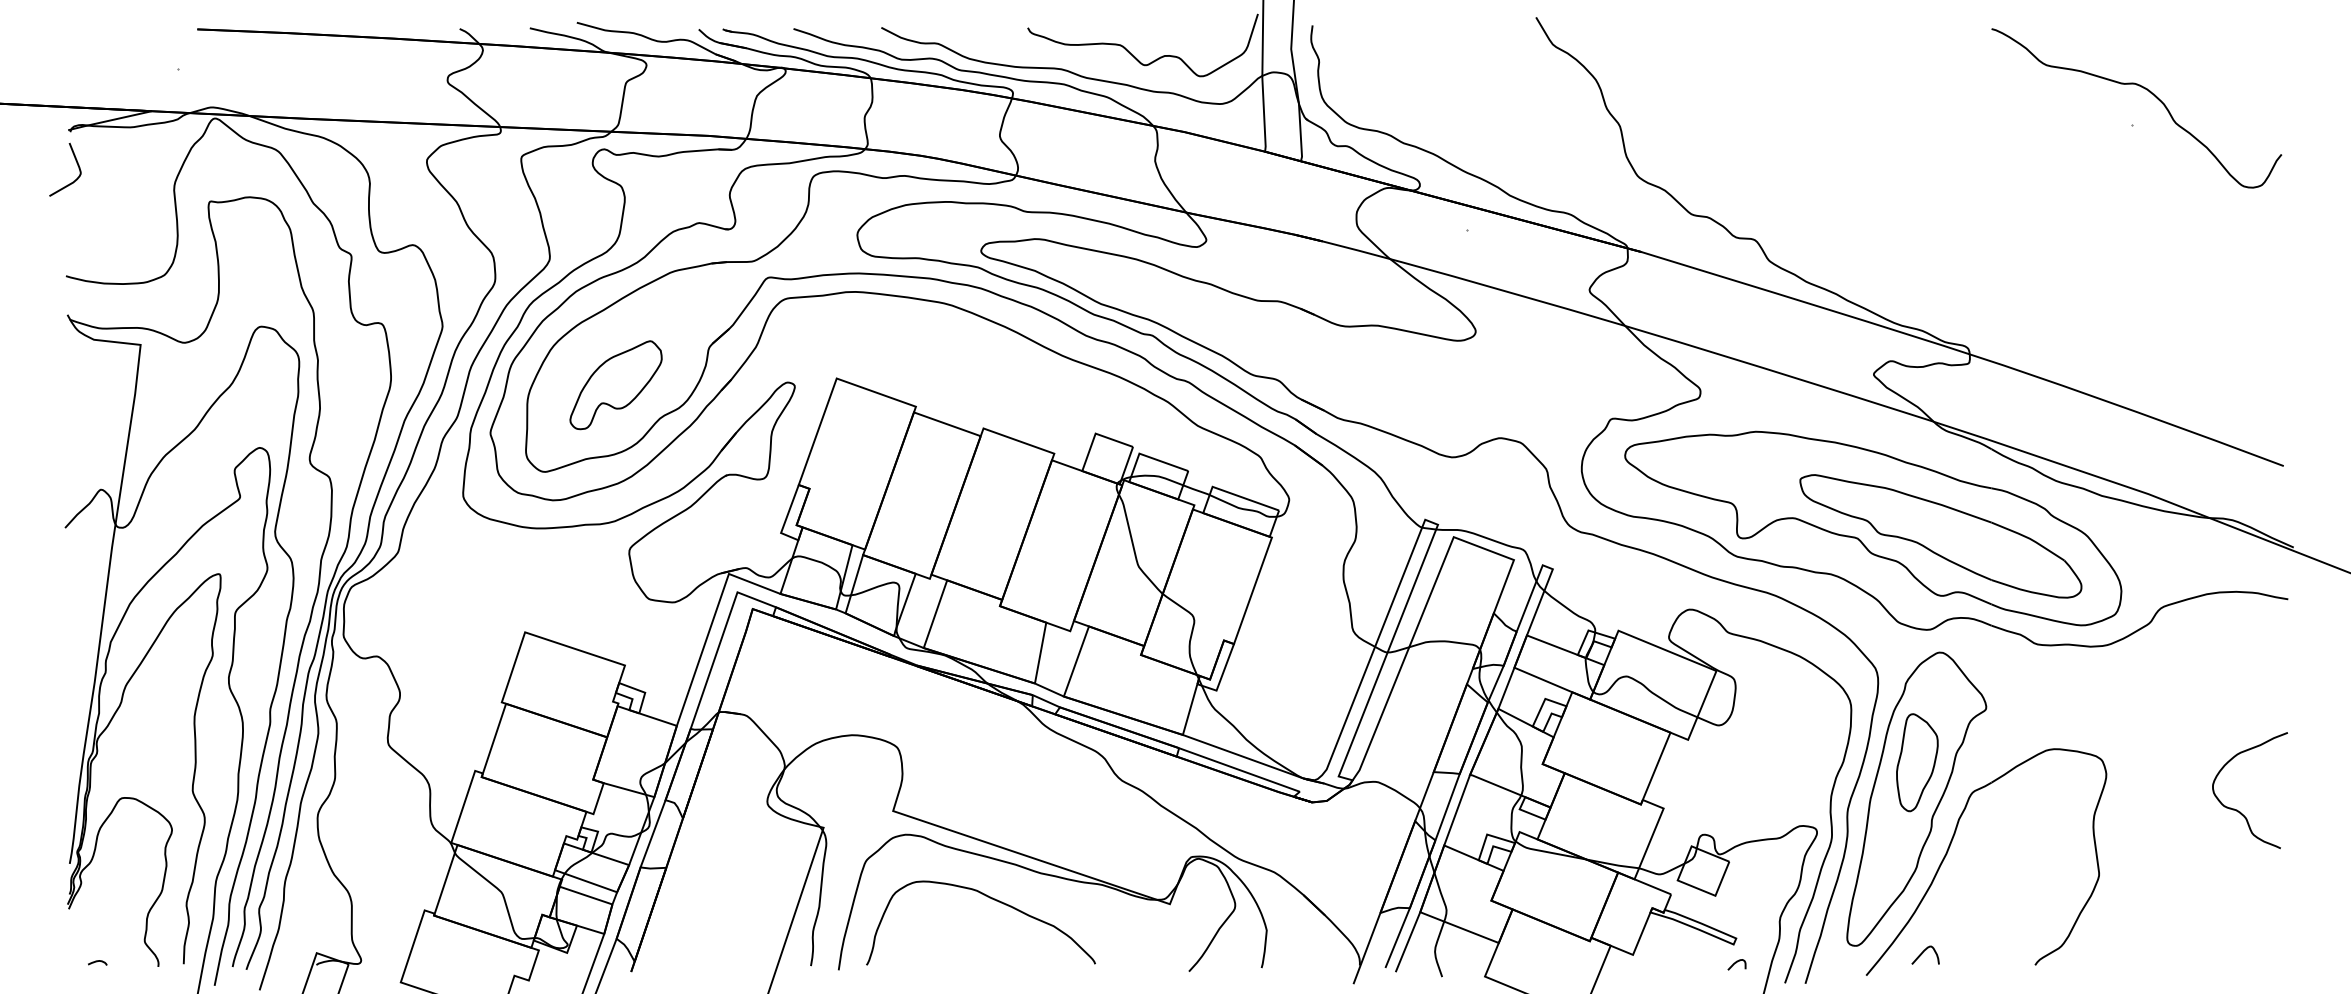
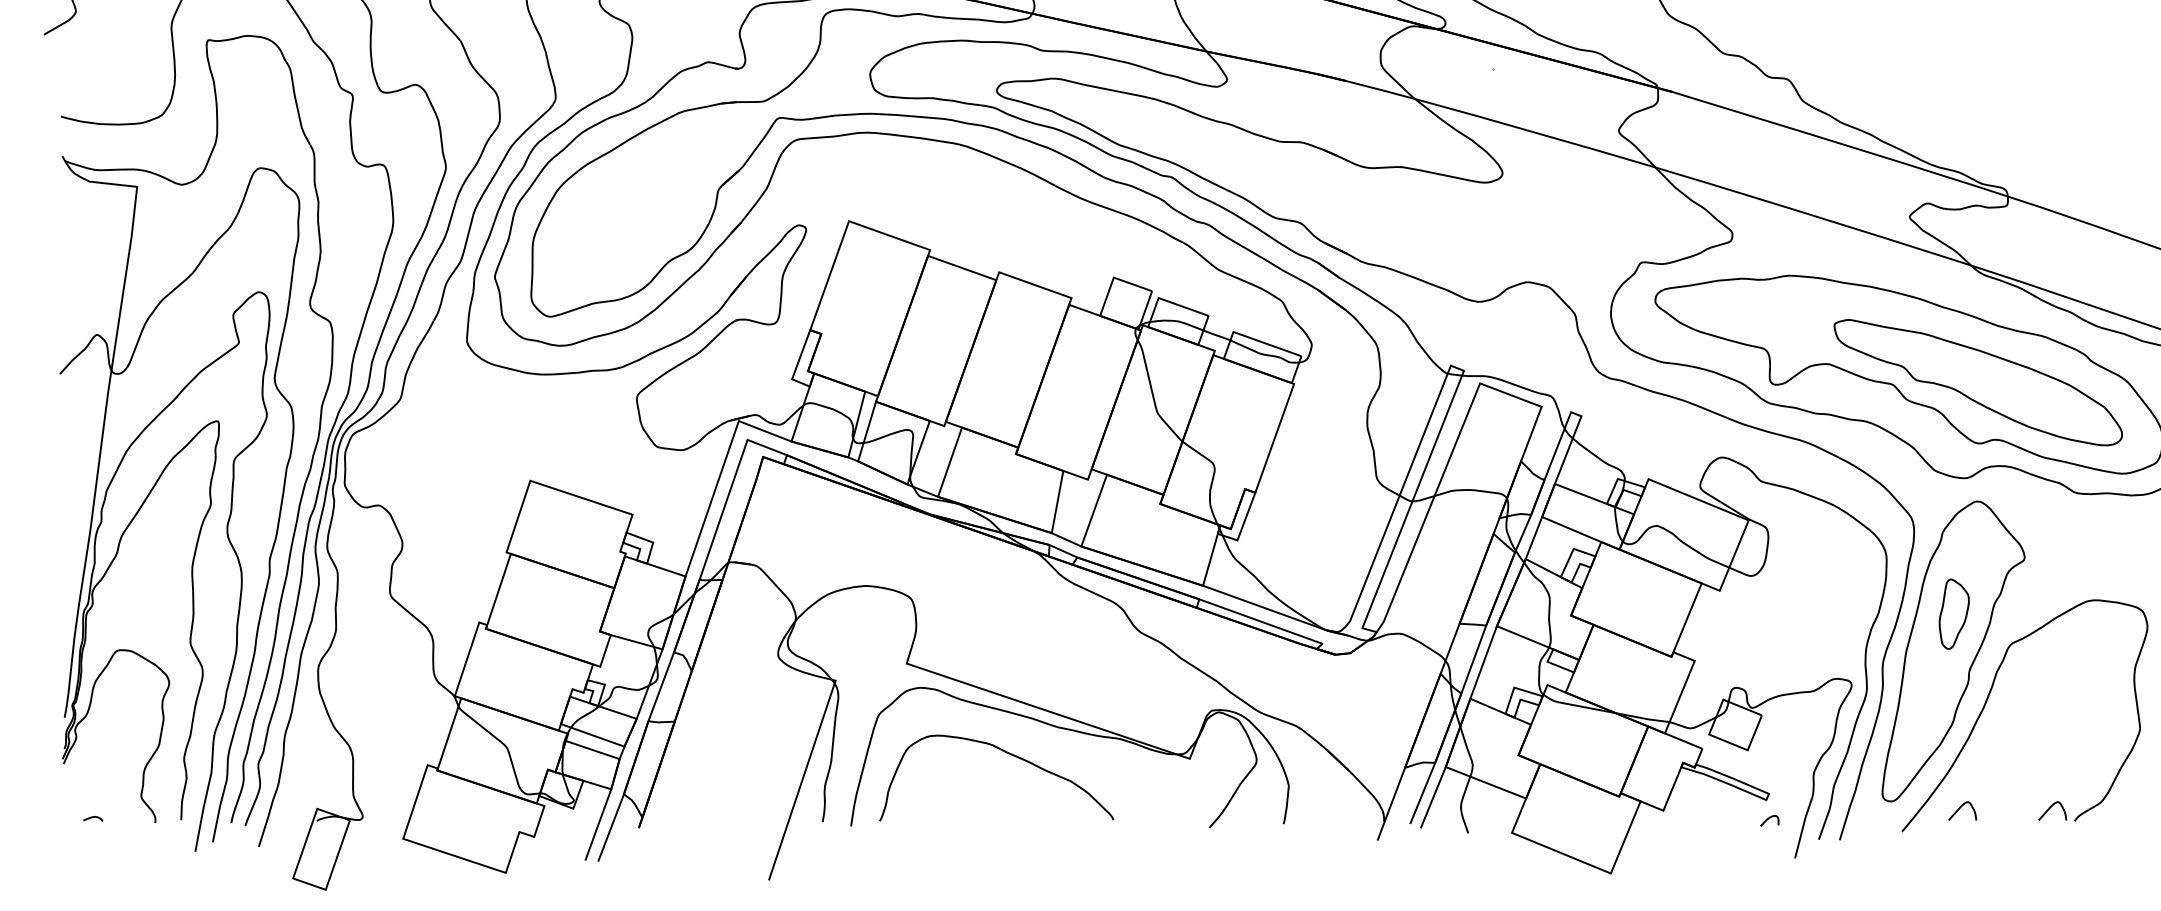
part: (615, 385) -> (622, 228), removed
part: (1917, 762) -> (1954, 613), size x0.7
curve: (2011, 952) -> (2050, 808), added

